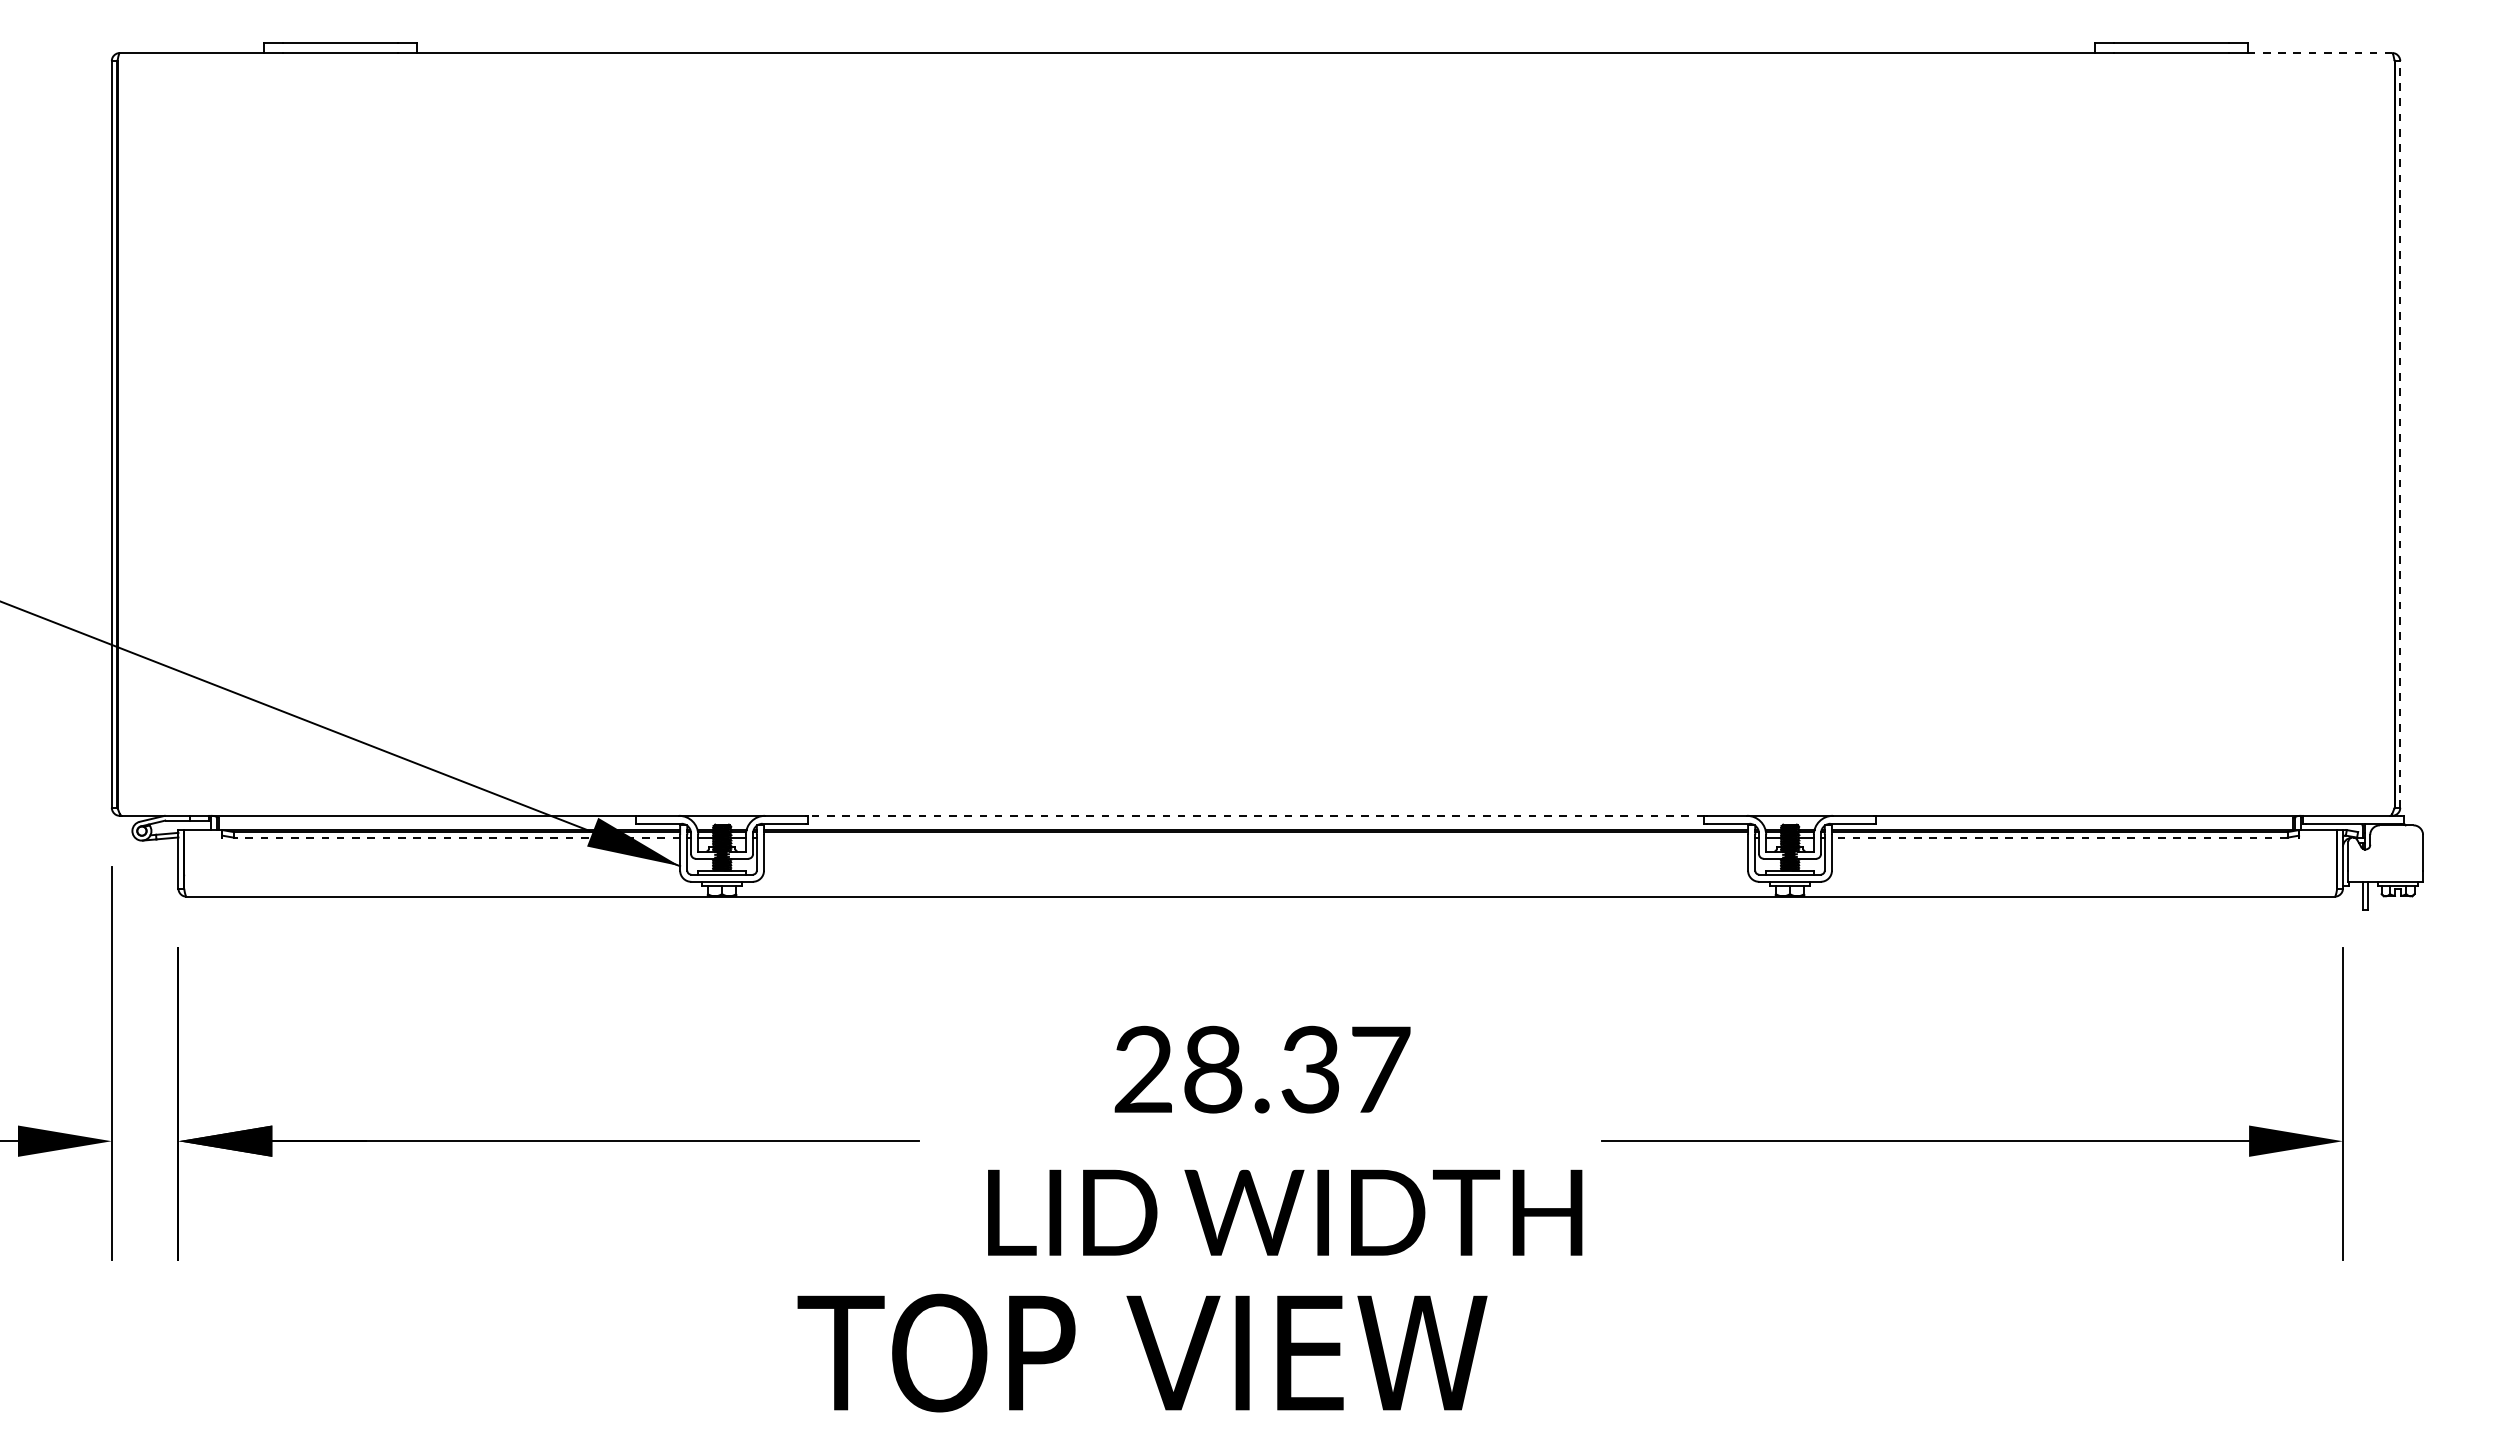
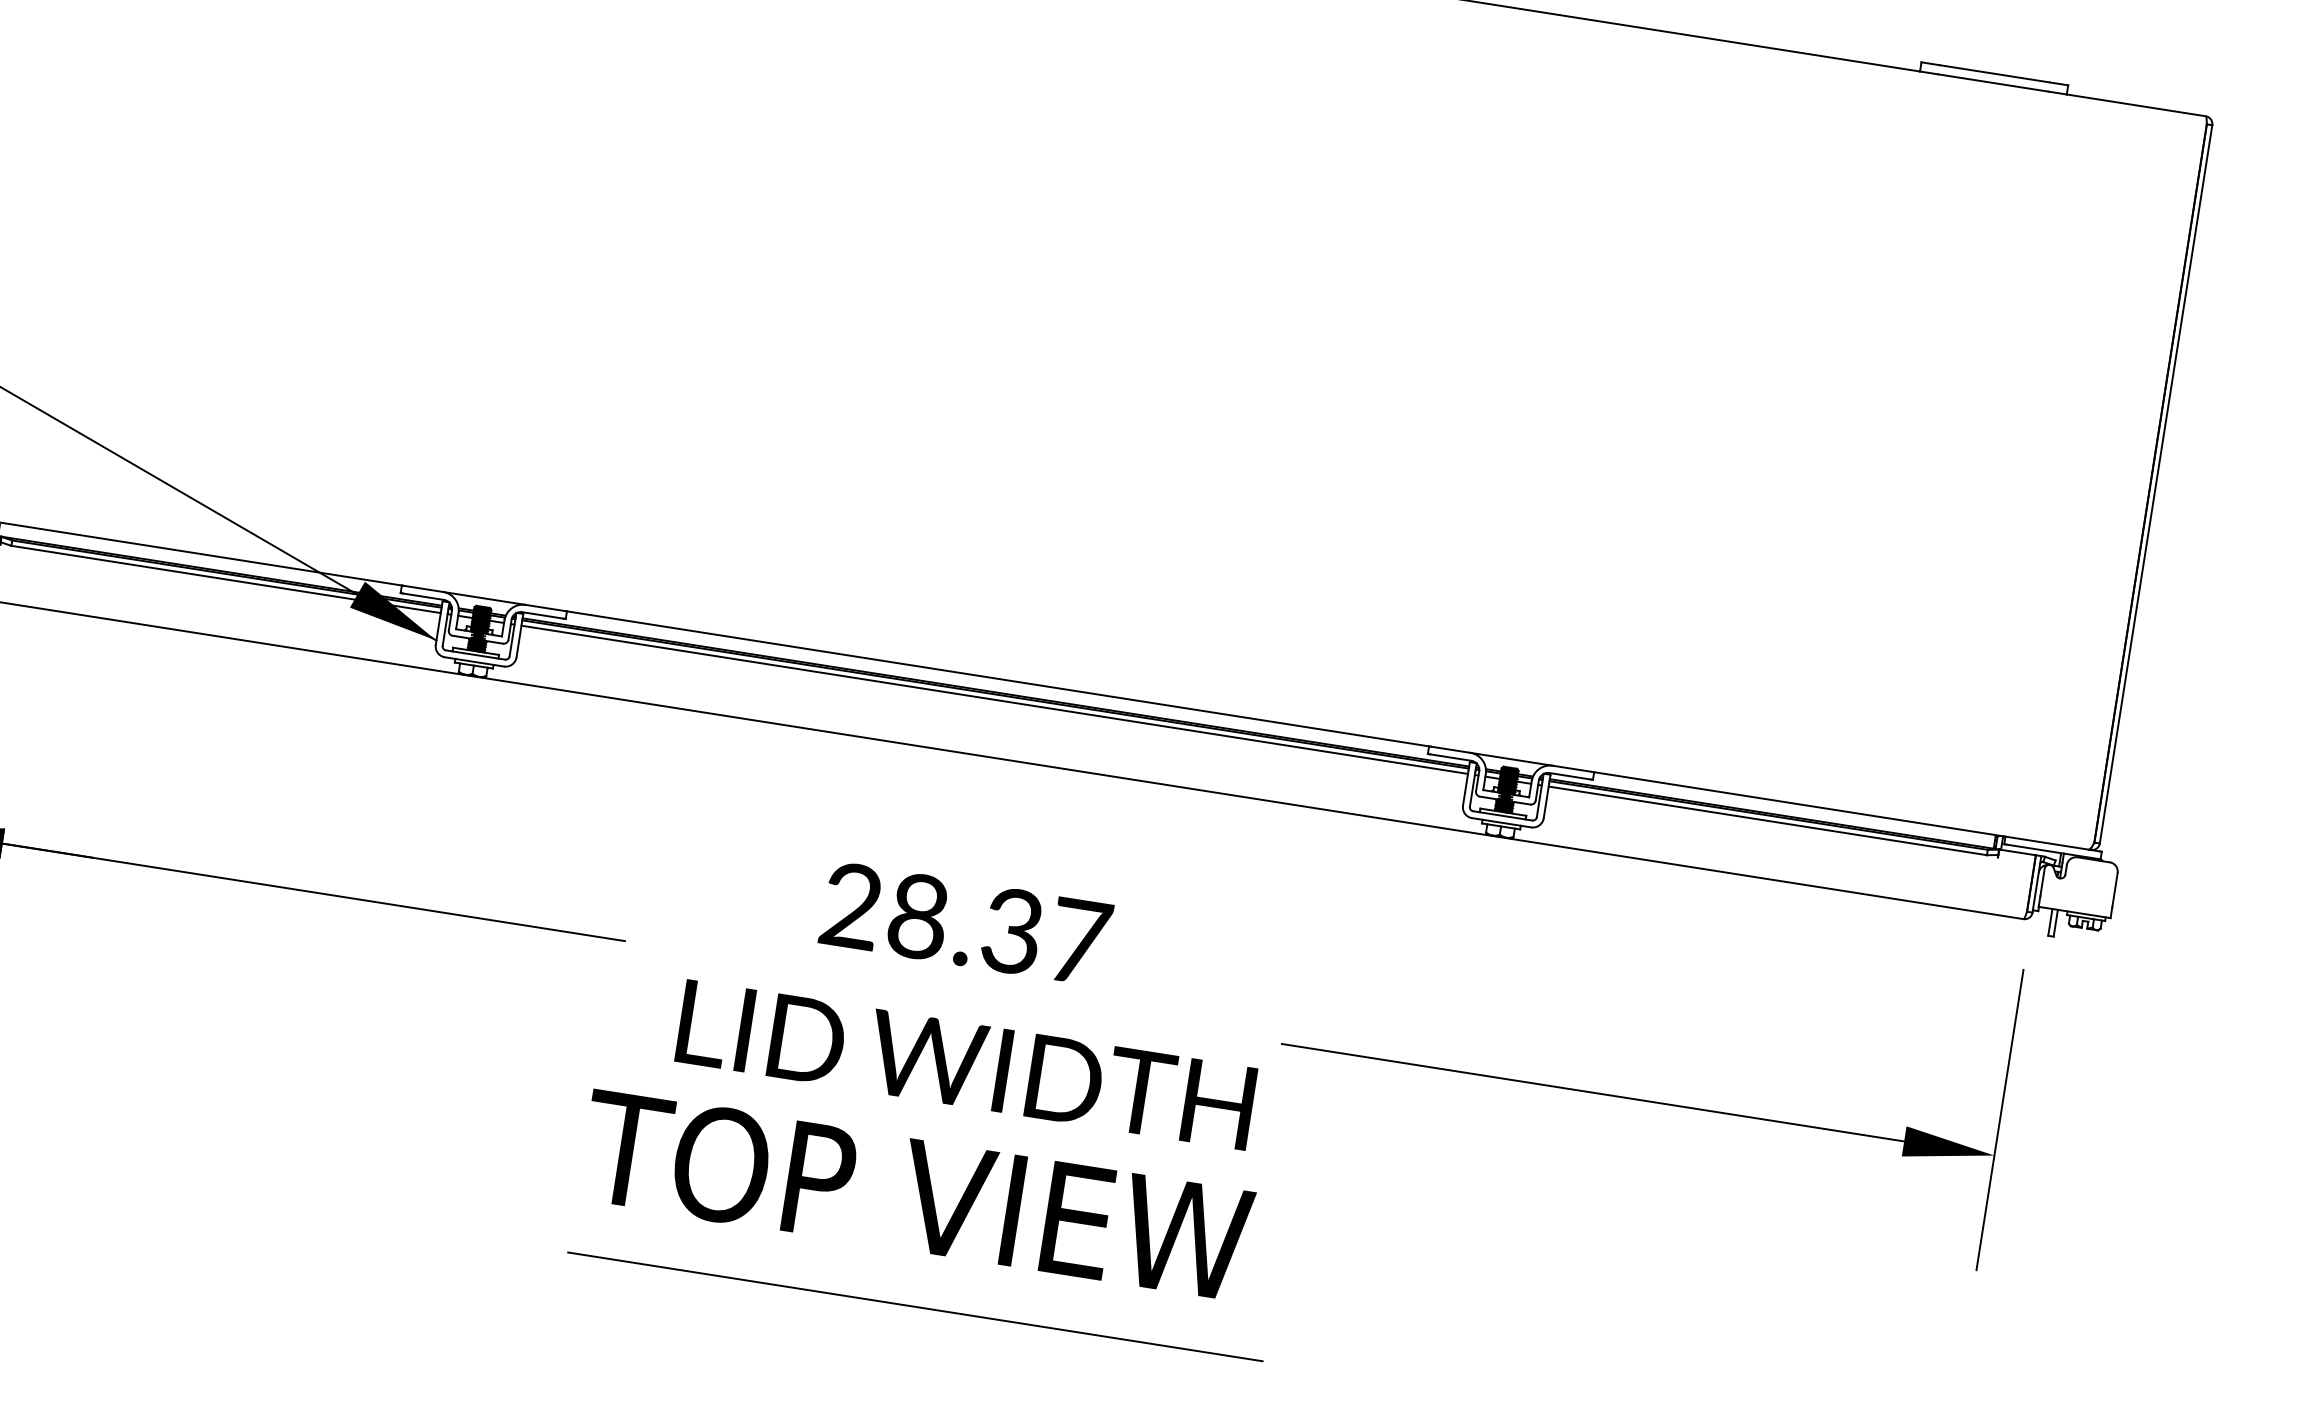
line: (2320, 53) -> (2136, 105), dashed -> solid
line: (2400, 433) -> (2156, 483), dashed -> solid
line: (1255, 815) -> (997, 678), dashed -> solid
line: (456, 837) -> (225, 579), dashed -> solid
line: (1256, 837) -> (995, 699), added
line: (2059, 837) -> (1767, 820), dashed -> solid
text: (1142, 1352) -> (916, 1194), moved

